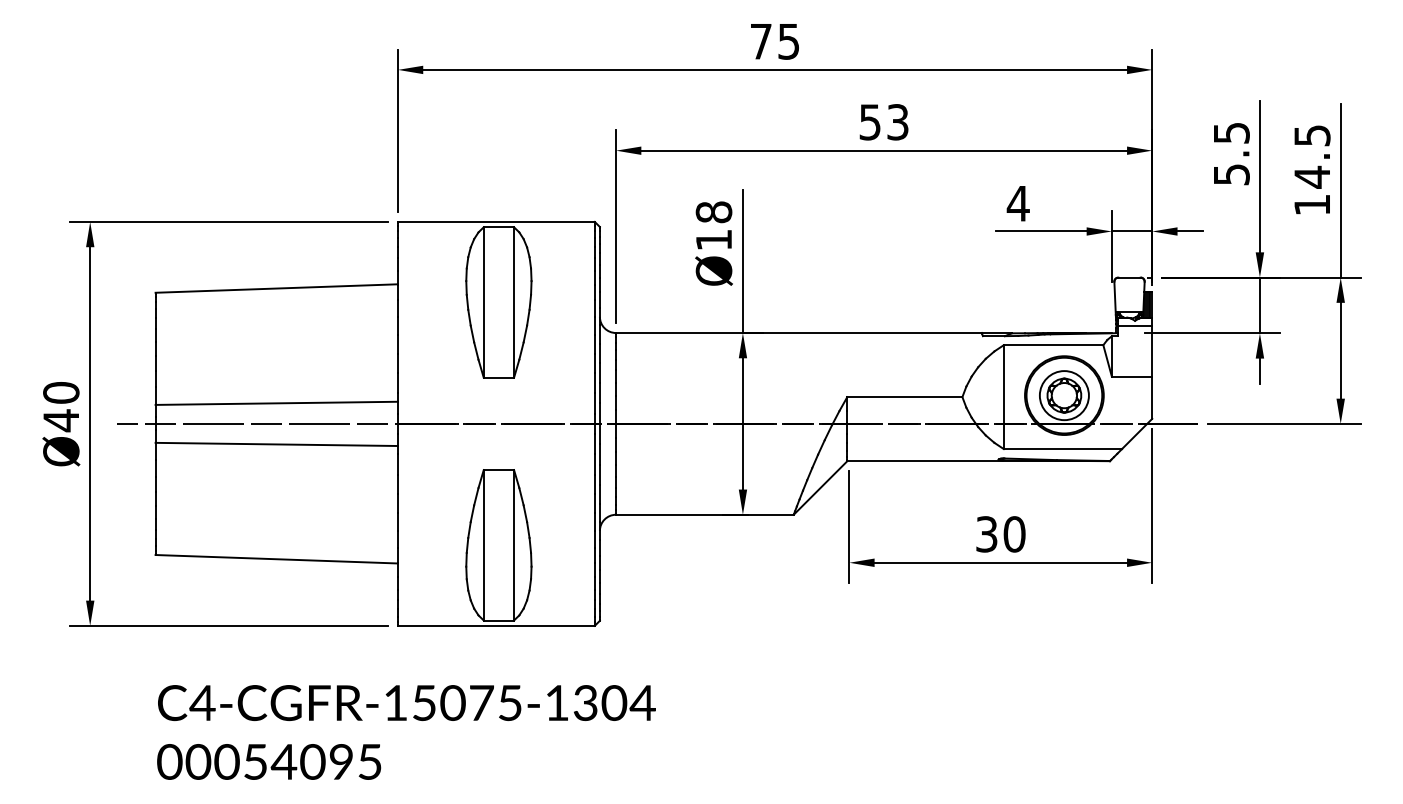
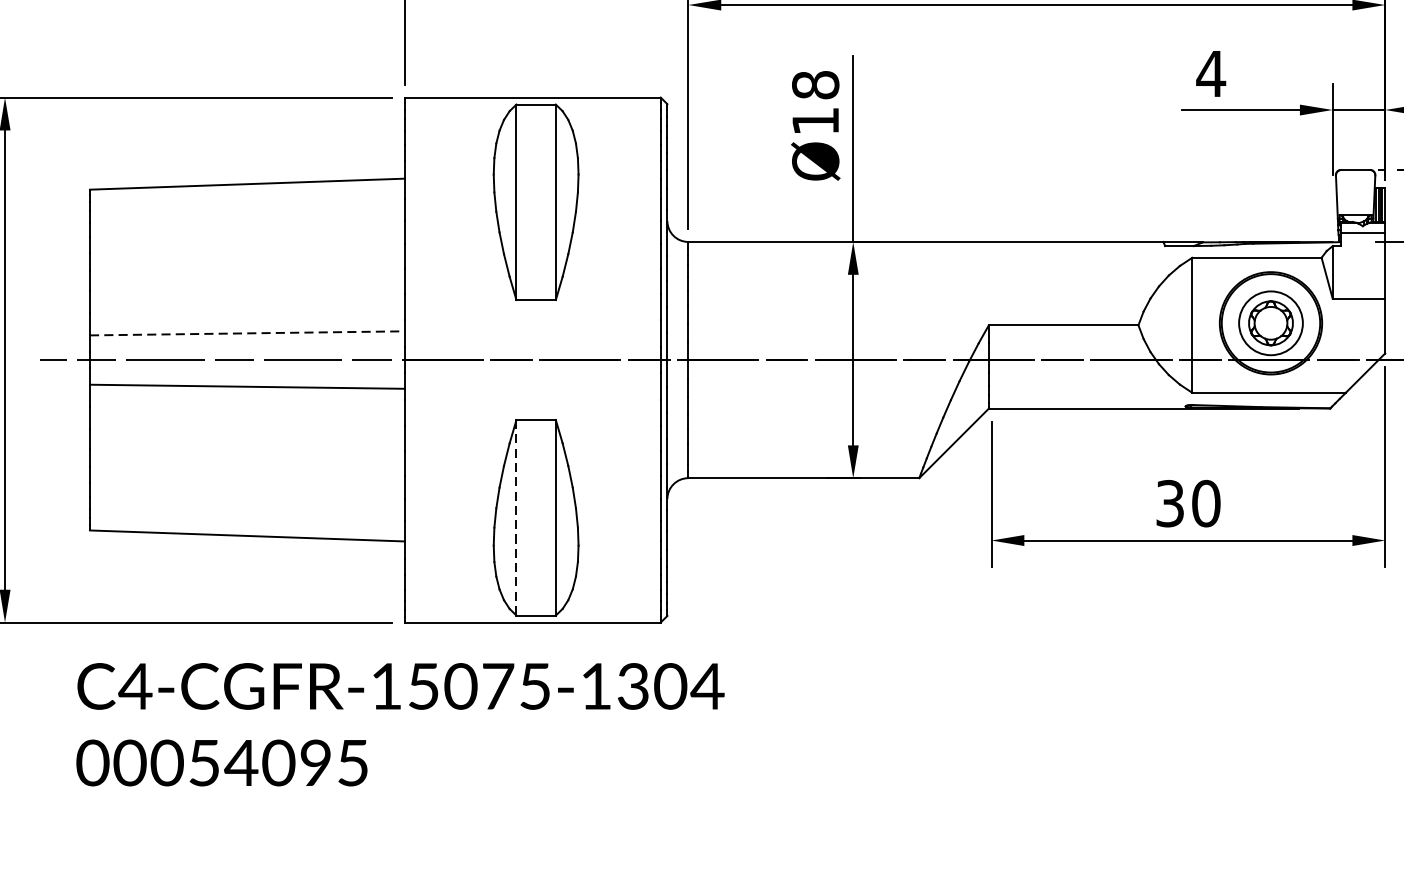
line: (277, 403) -> (248, 333), solid -> dashed
line: (483, 545) -> (516, 518), solid -> dashed
text: (406, 732) -> (400, 724), moved

